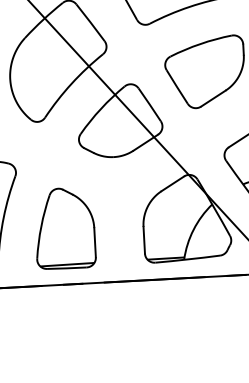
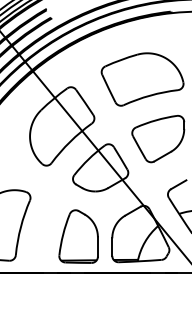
part: (64, 228) -> (78, 236), moved

